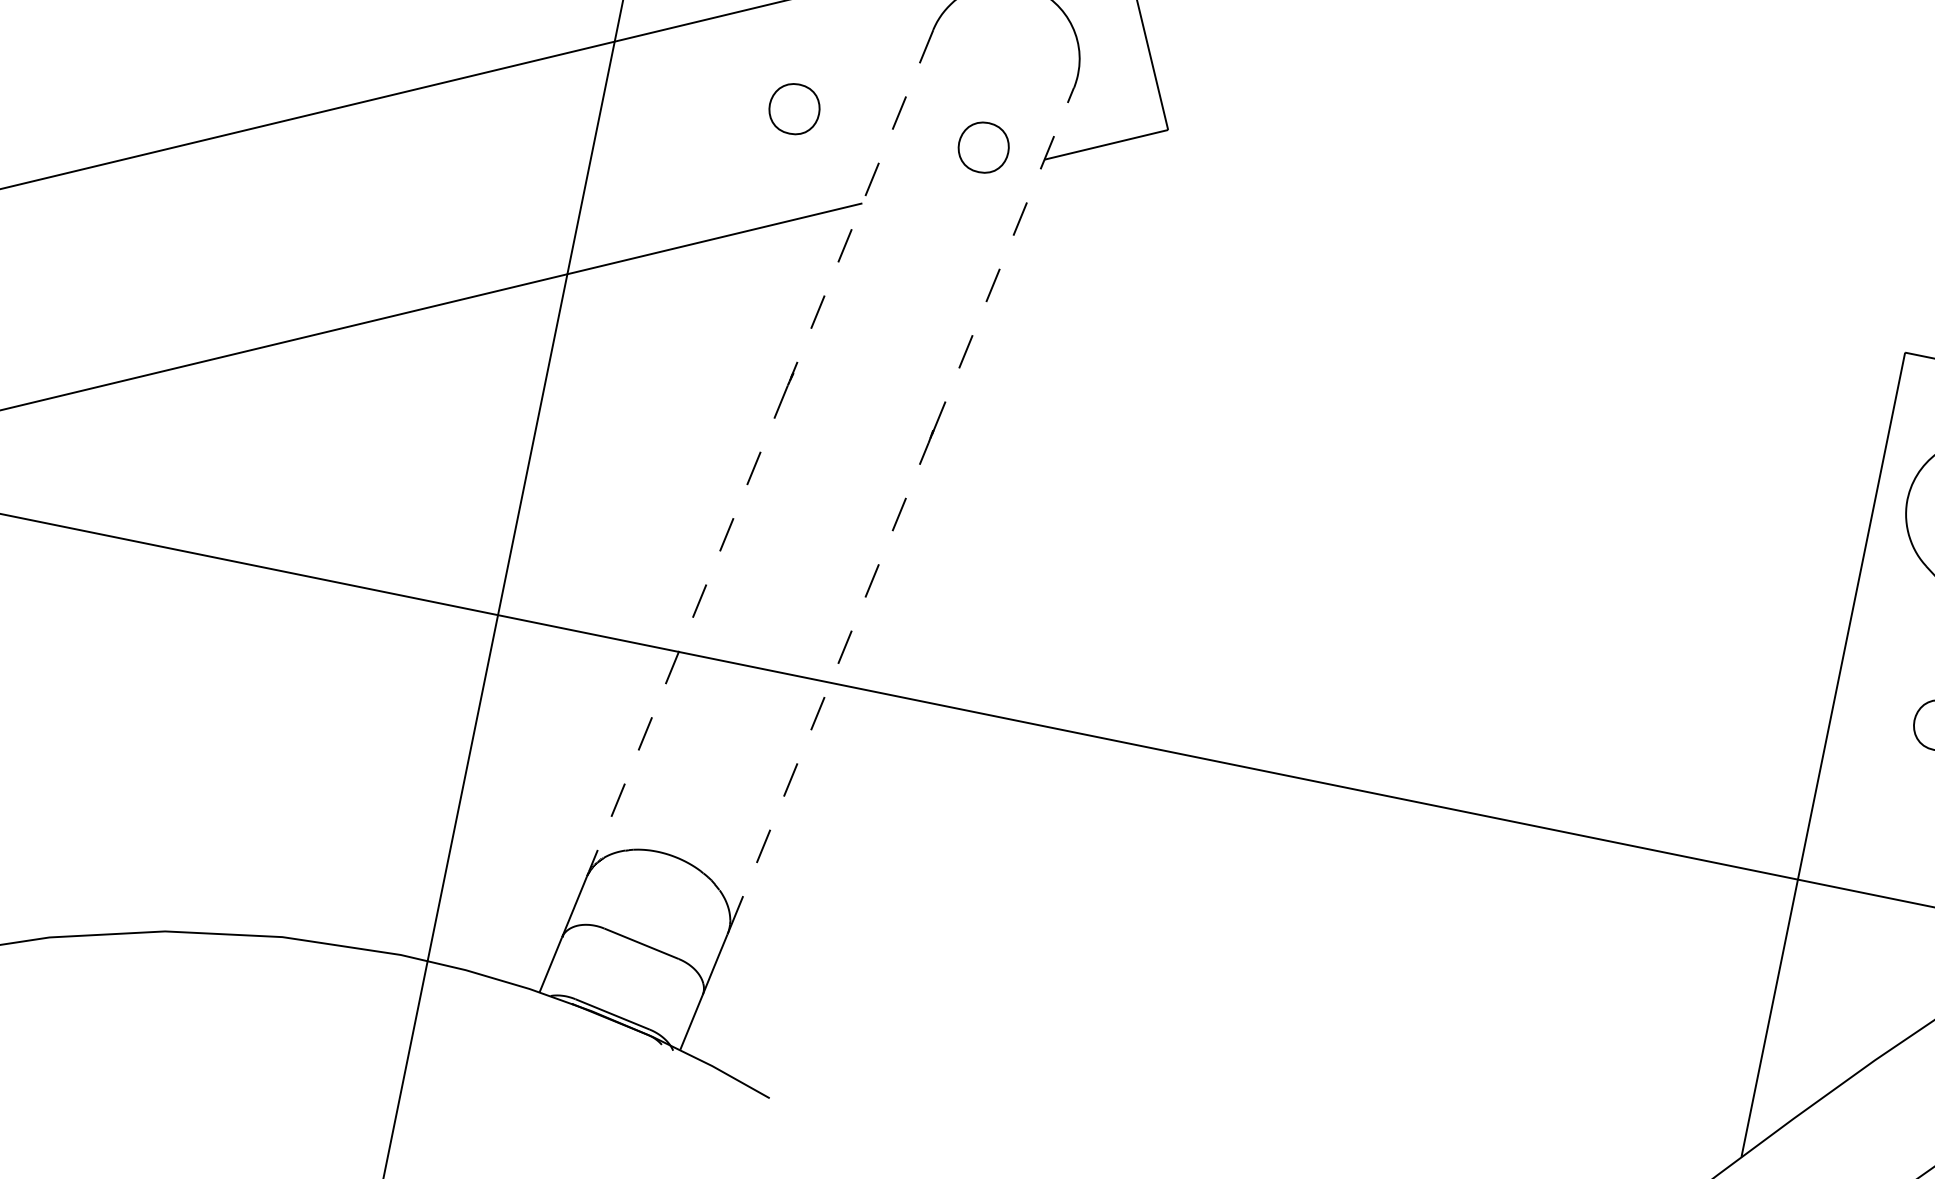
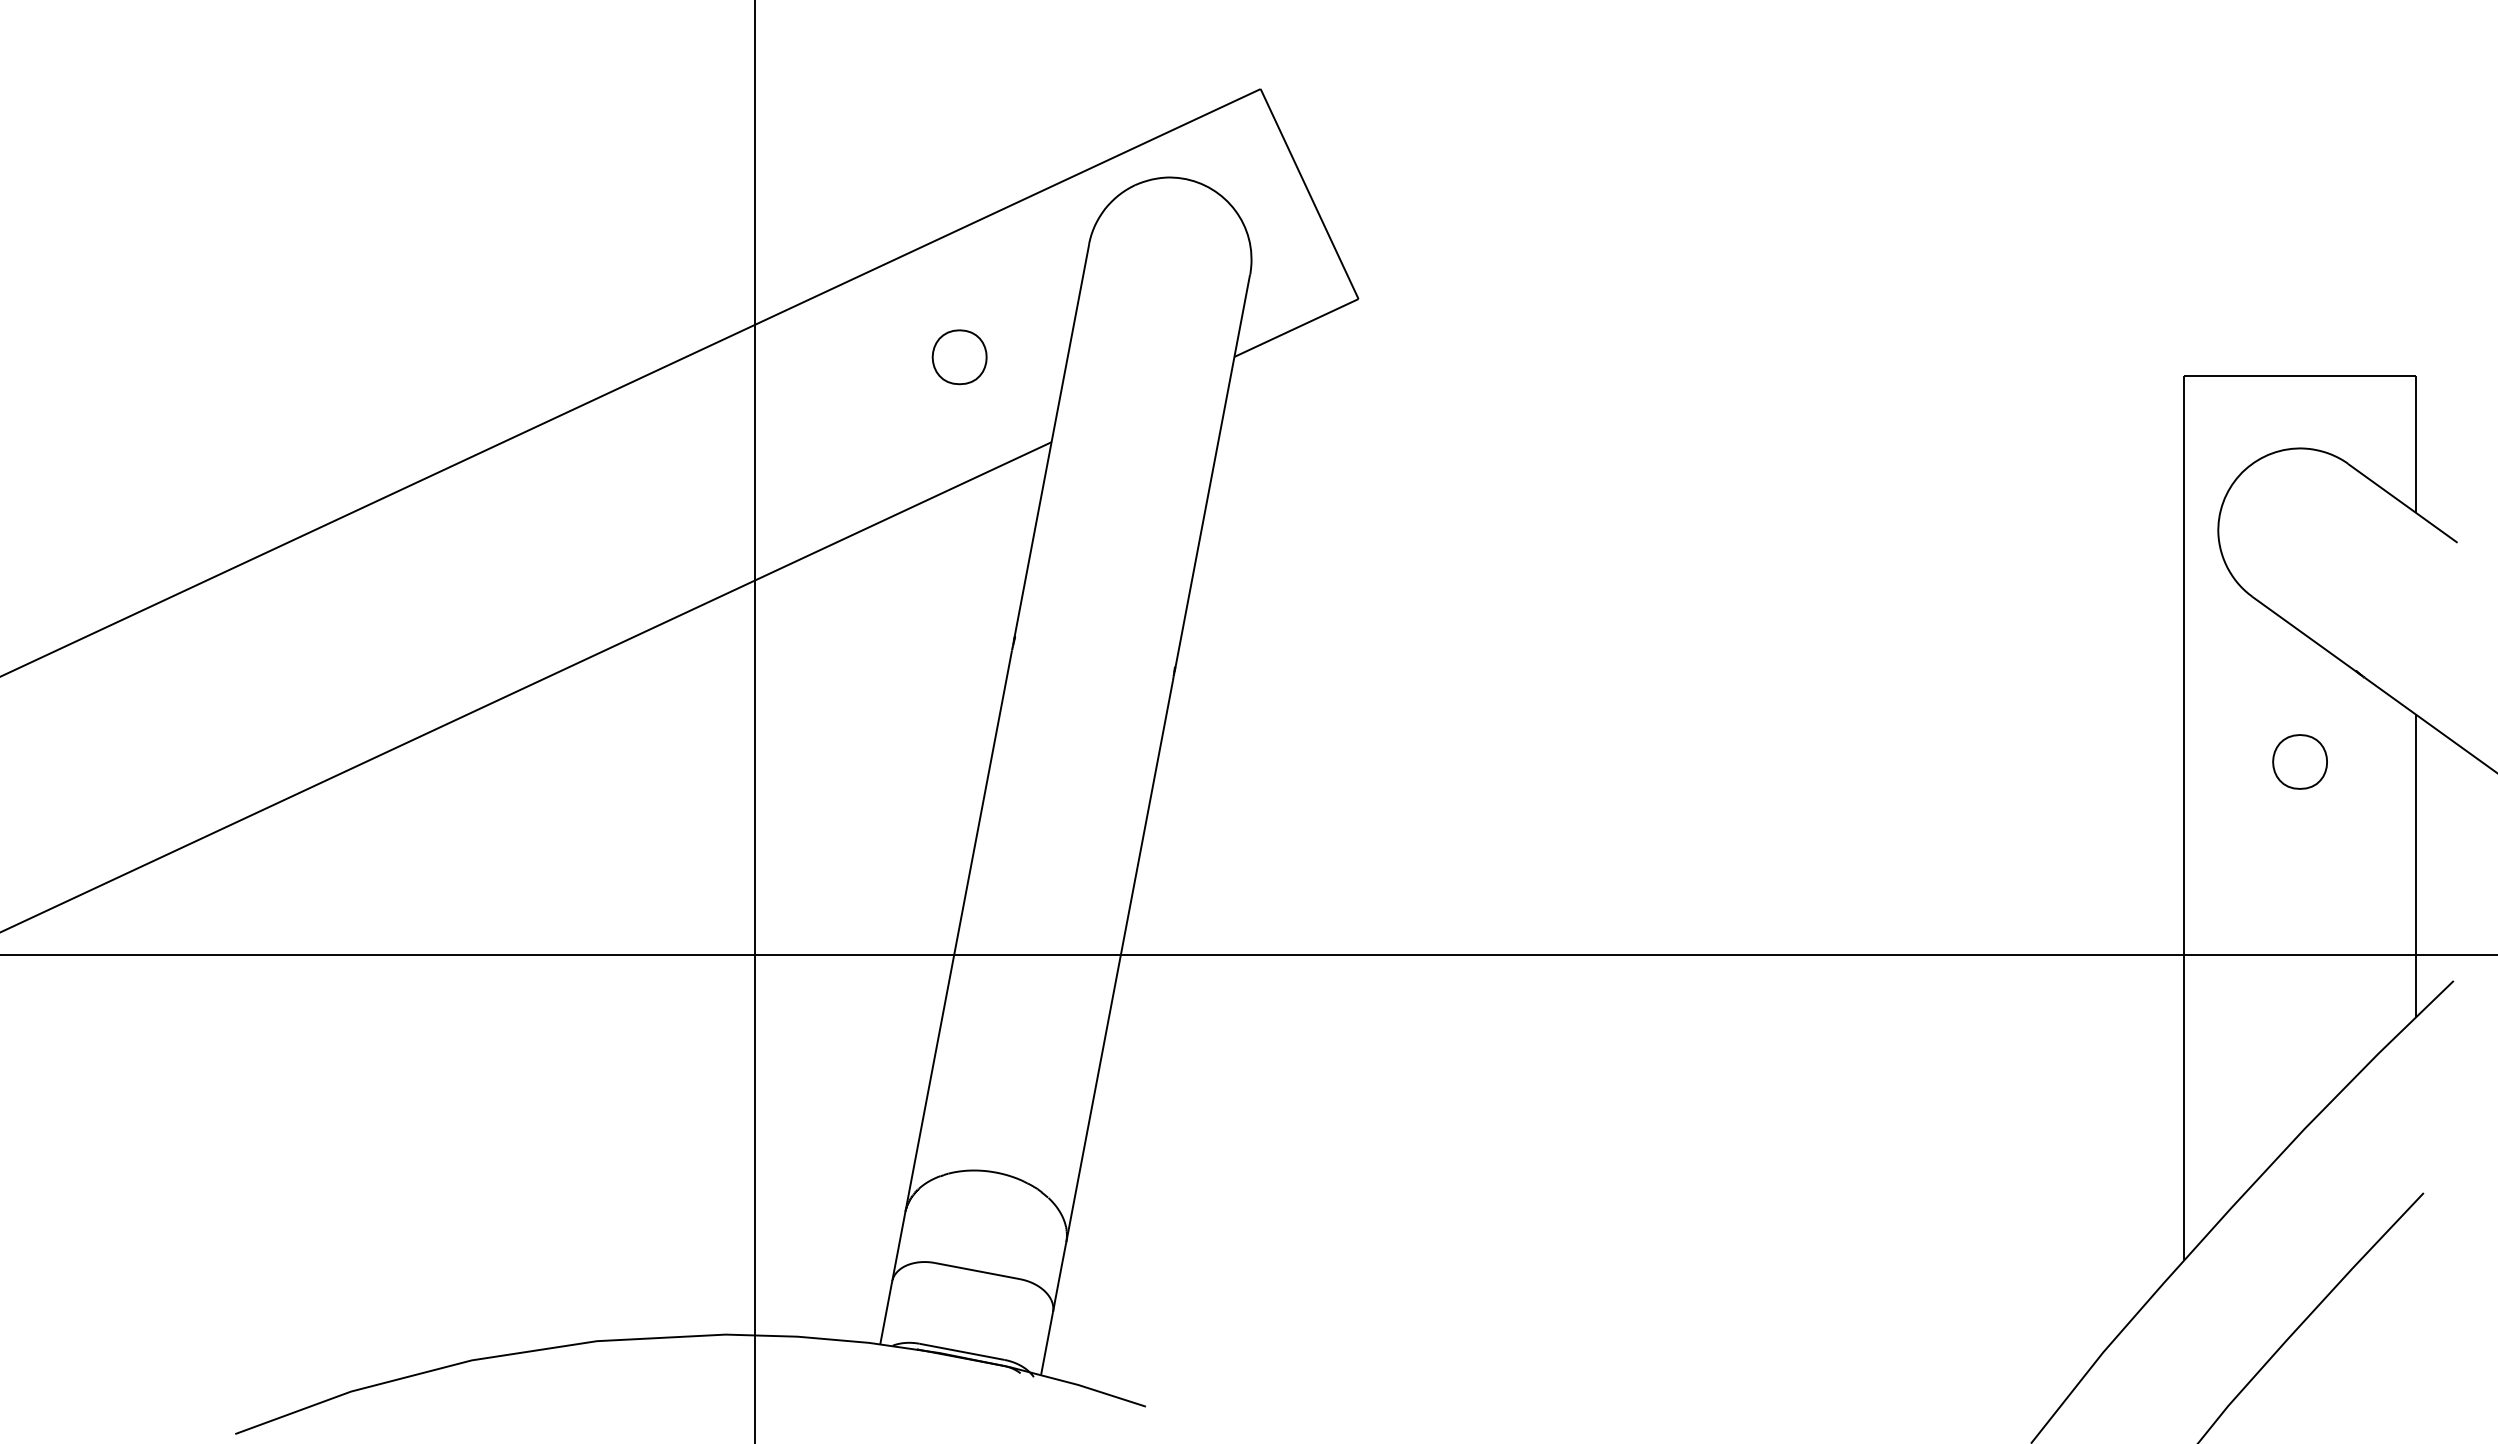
part: (983, 147) -> (1167, 357), removed
line: (862, 203) -> (1051, 442), dashed -> solid
line: (1003, 261) -> (1212, 473), dashed -> solid
line: (688, 628) -> (959, 928), dashed -> solid
line: (829, 685) -> (1120, 958), dashed -> solid

